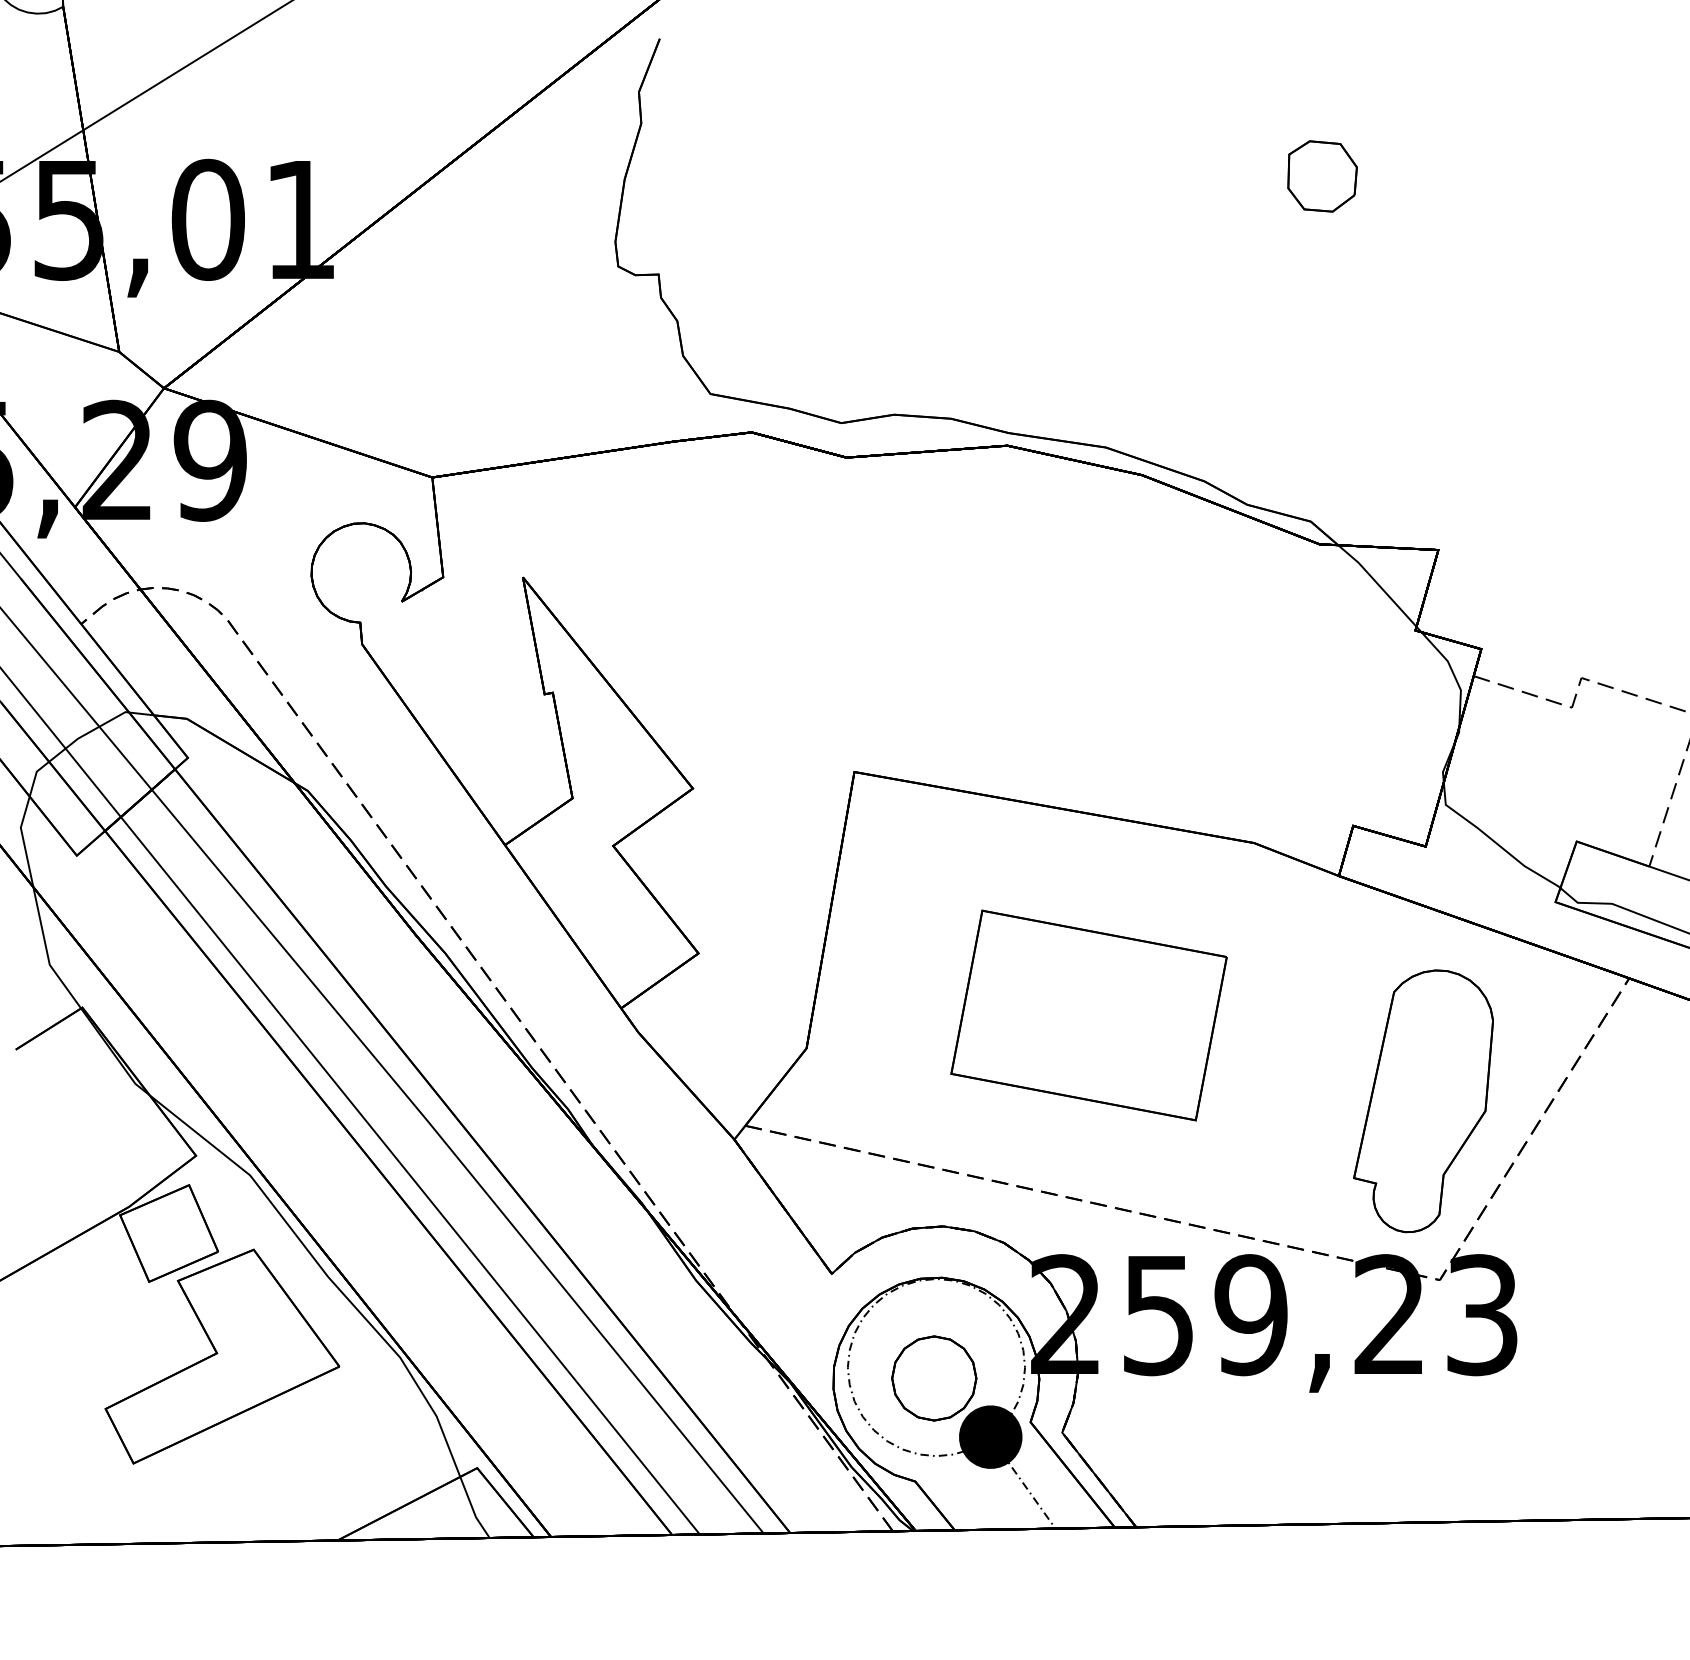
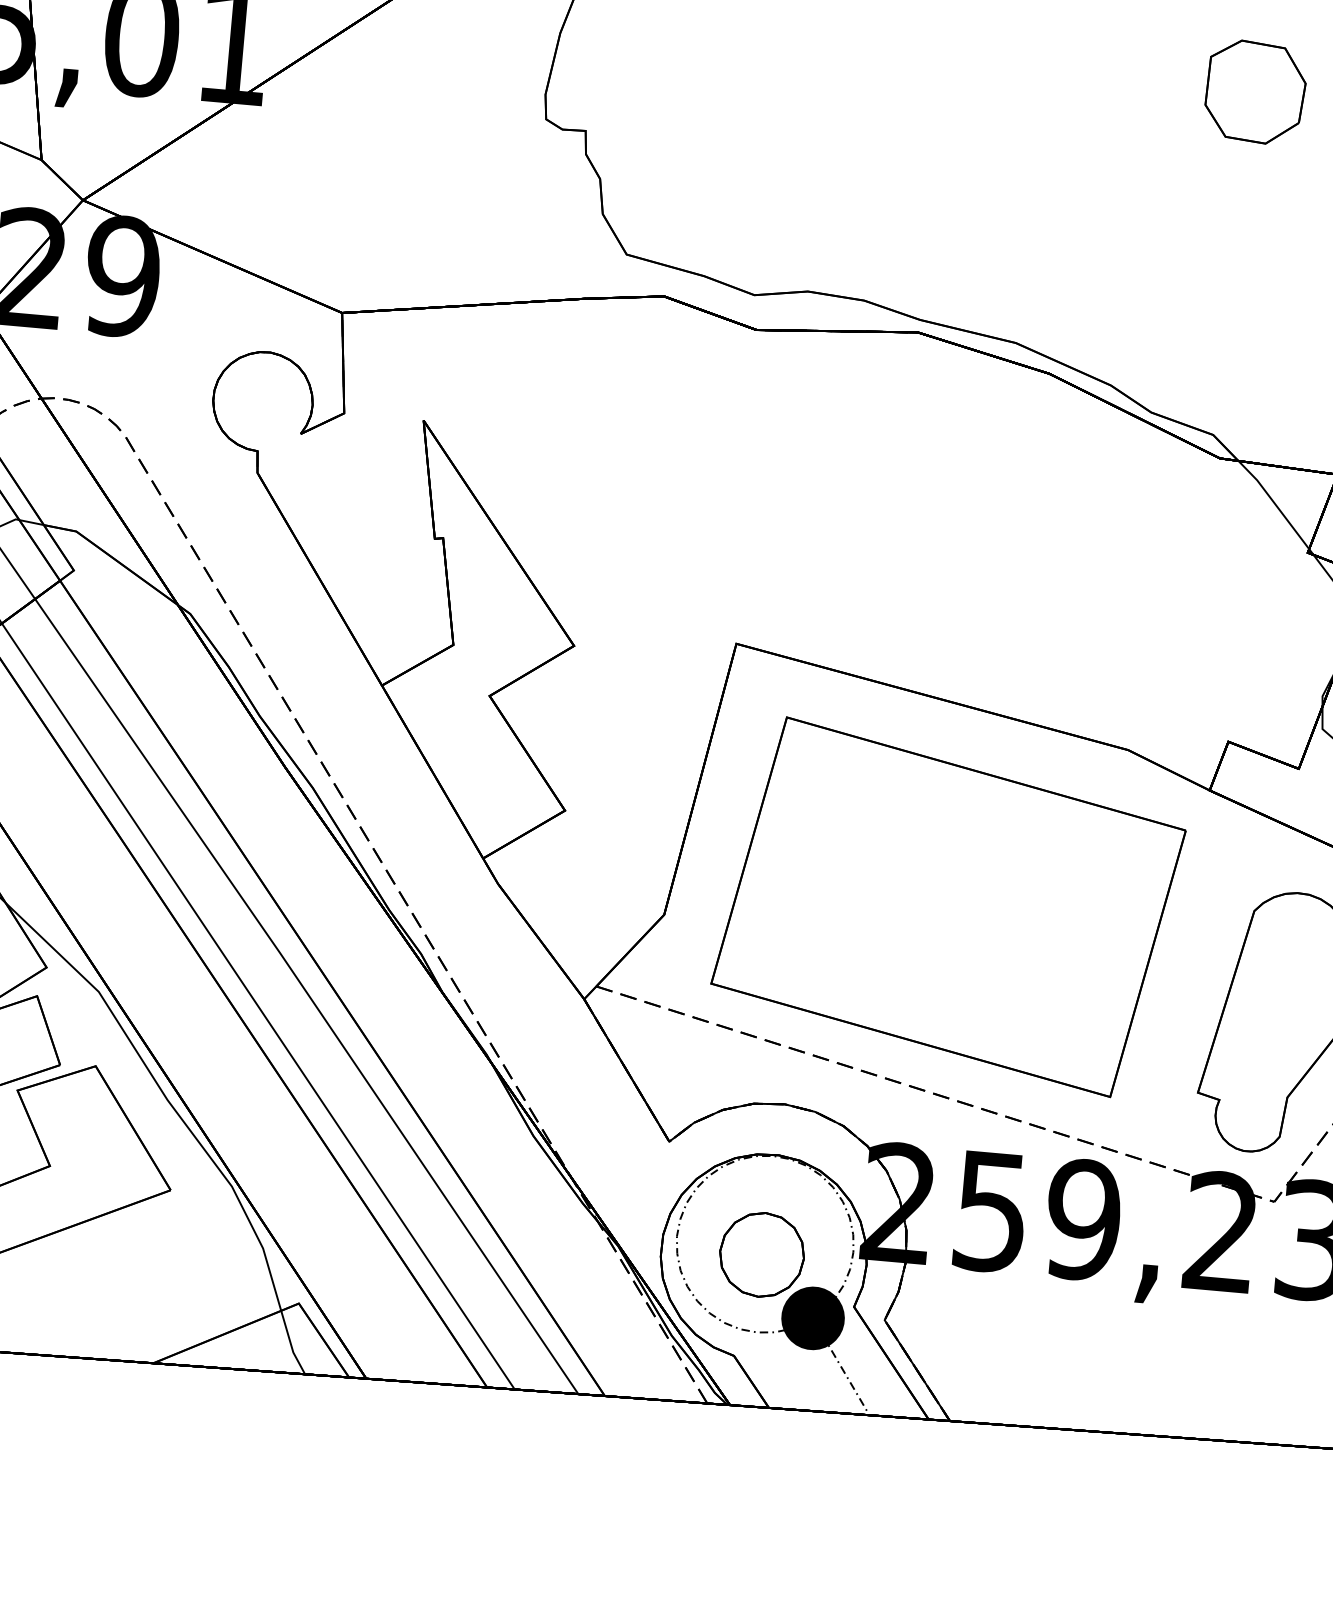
part: (1322, 176) -> (1255, 92), size x1.43
part: (1088, 1015) -> (947, 907), size x1.67

